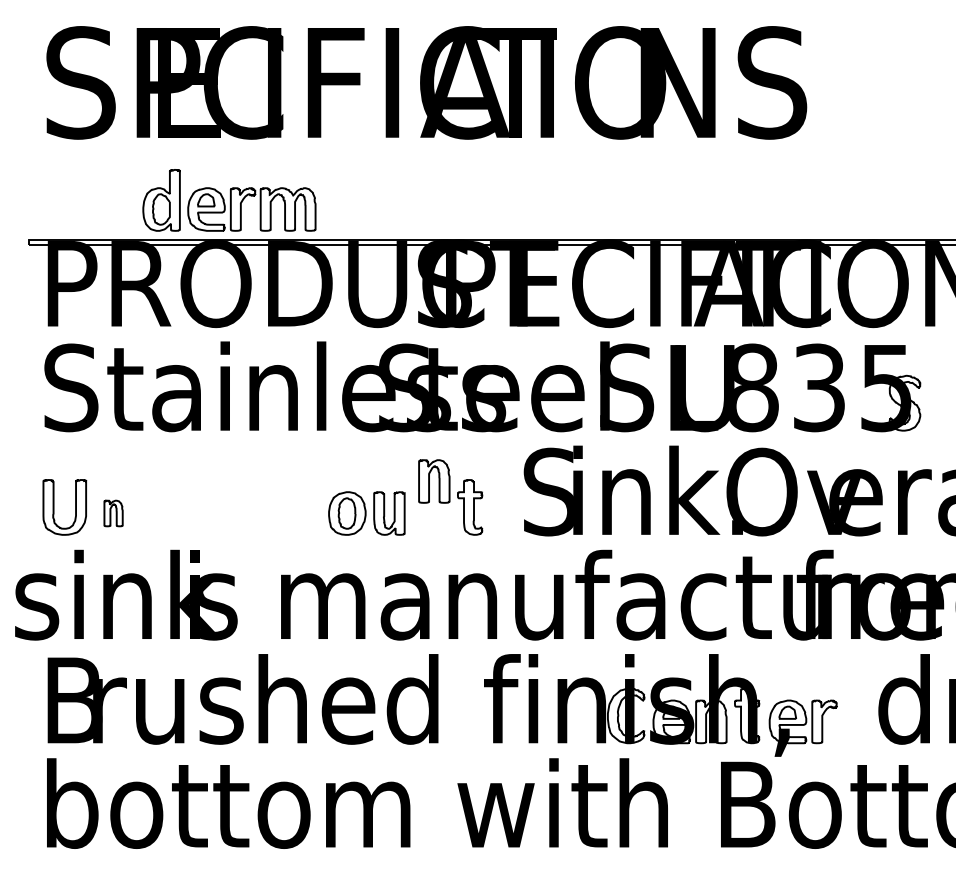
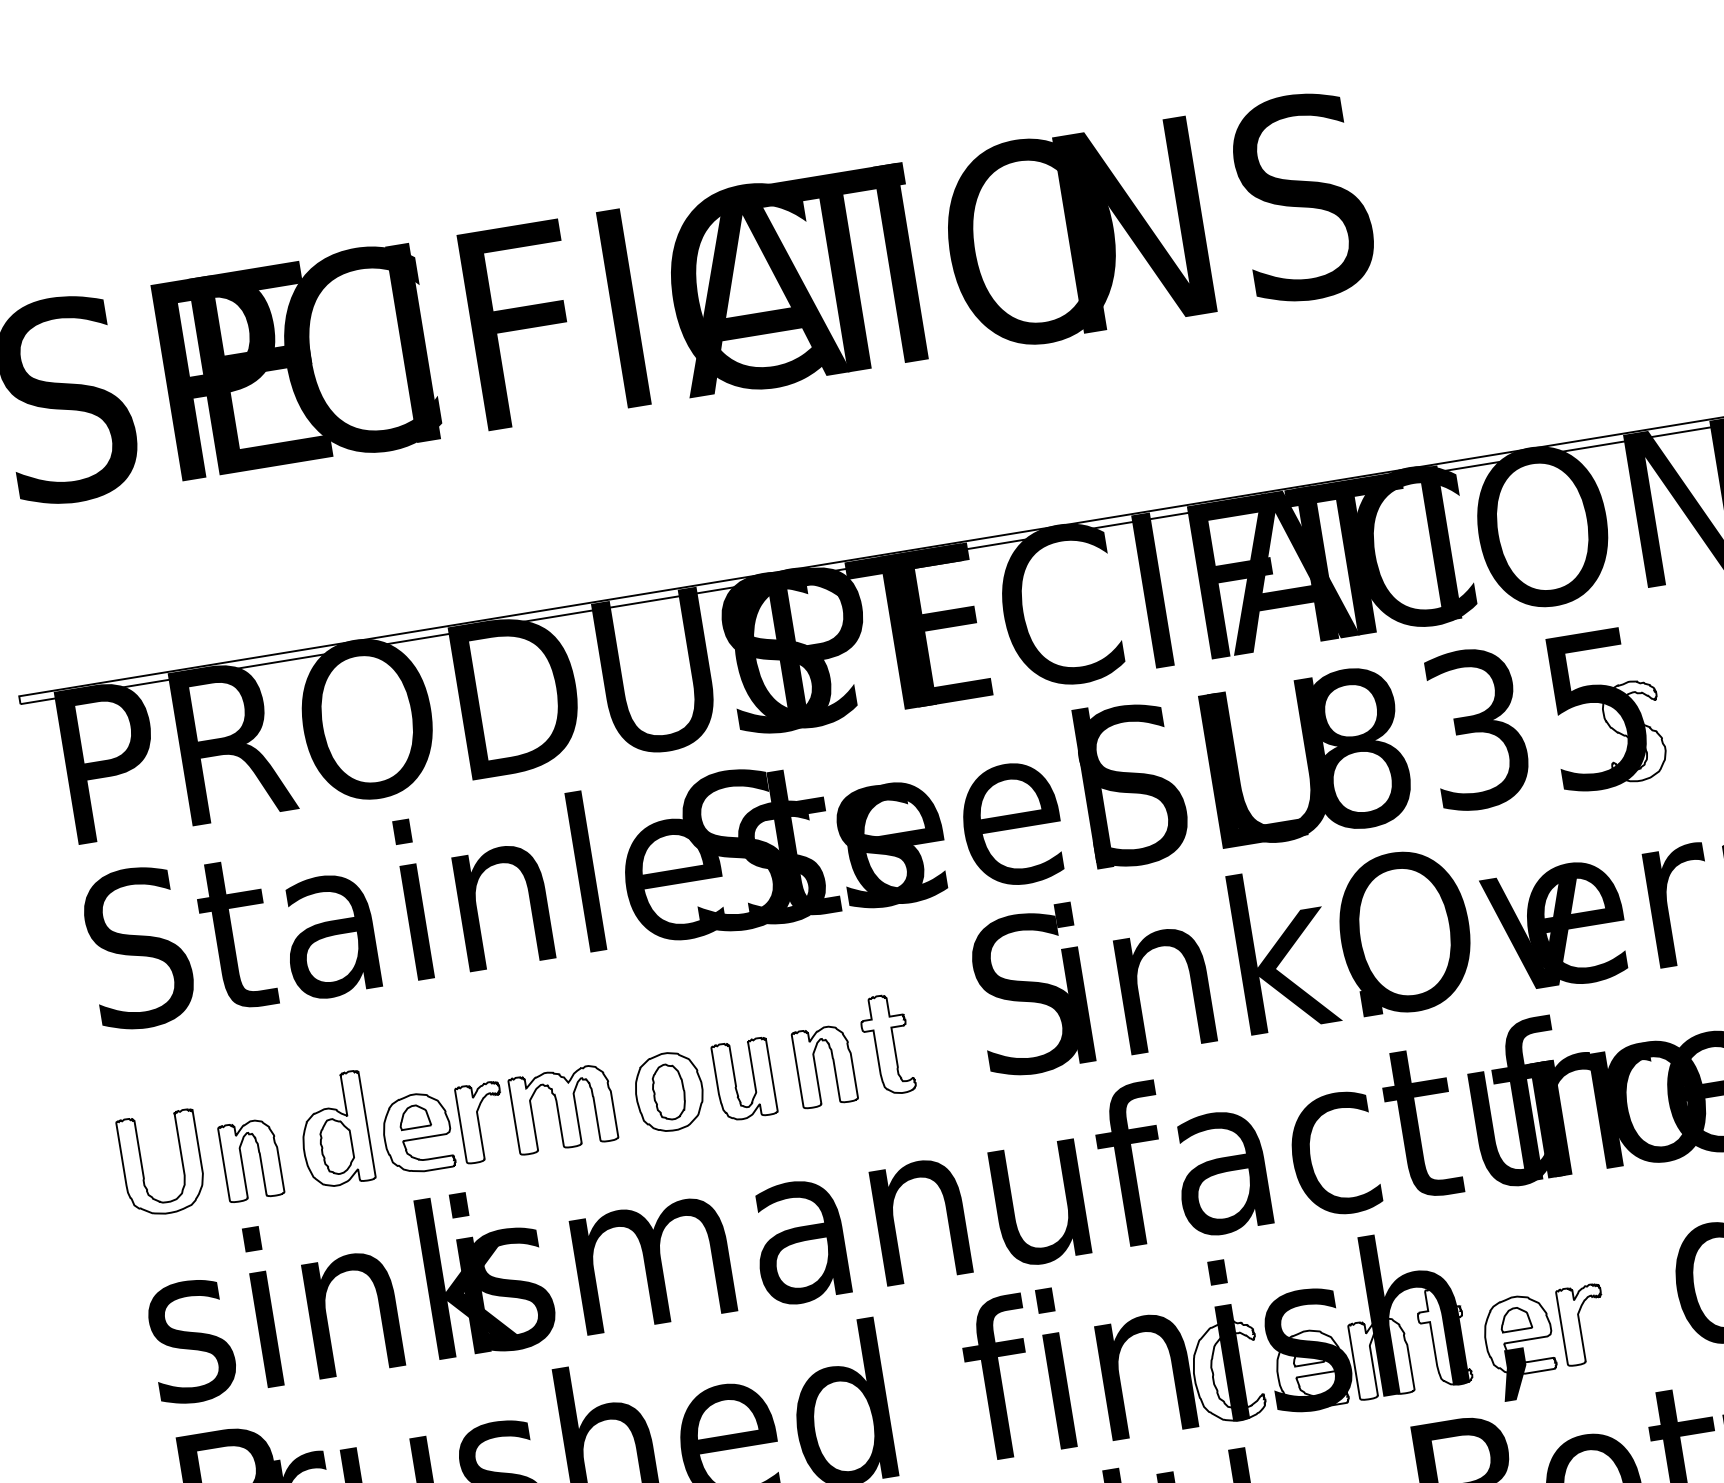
part: (229, 200) -> (455, 1110), moved
part: (434, 481) -> (825, 1066), moved
part: (113, 513) -> (251, 1160), size x1.67
text: (126, 594) -> (348, 1293), moved

